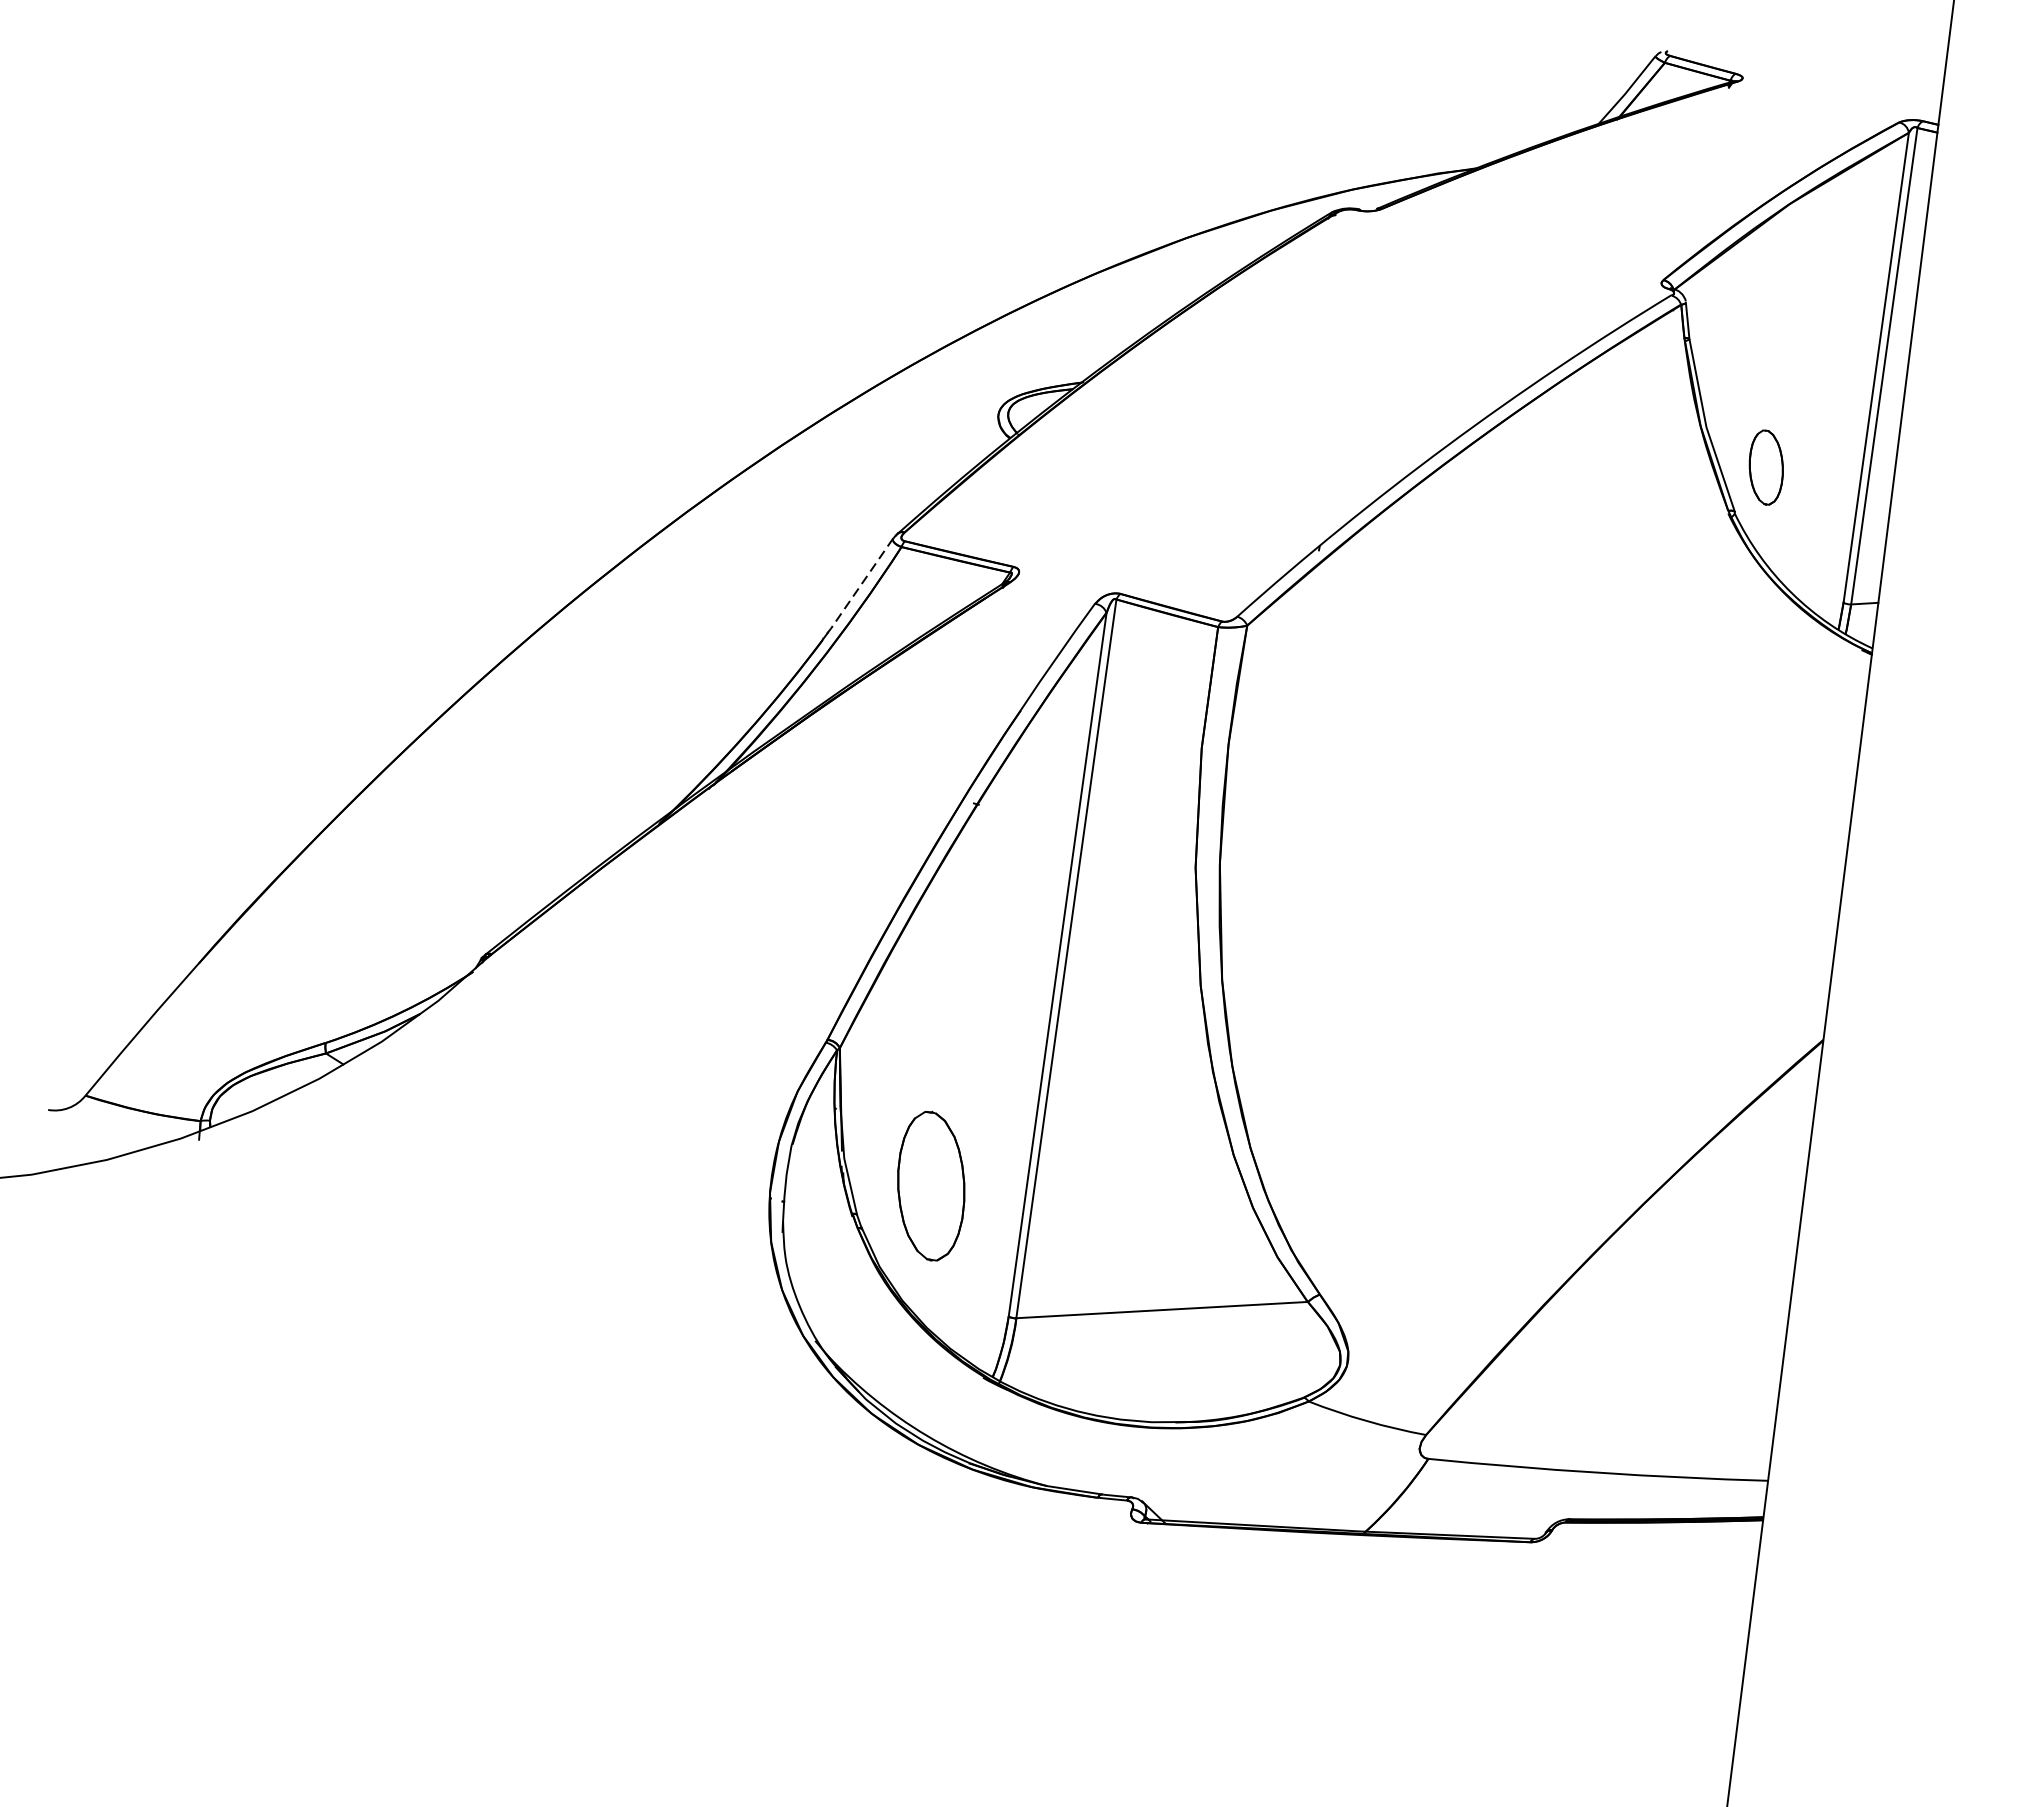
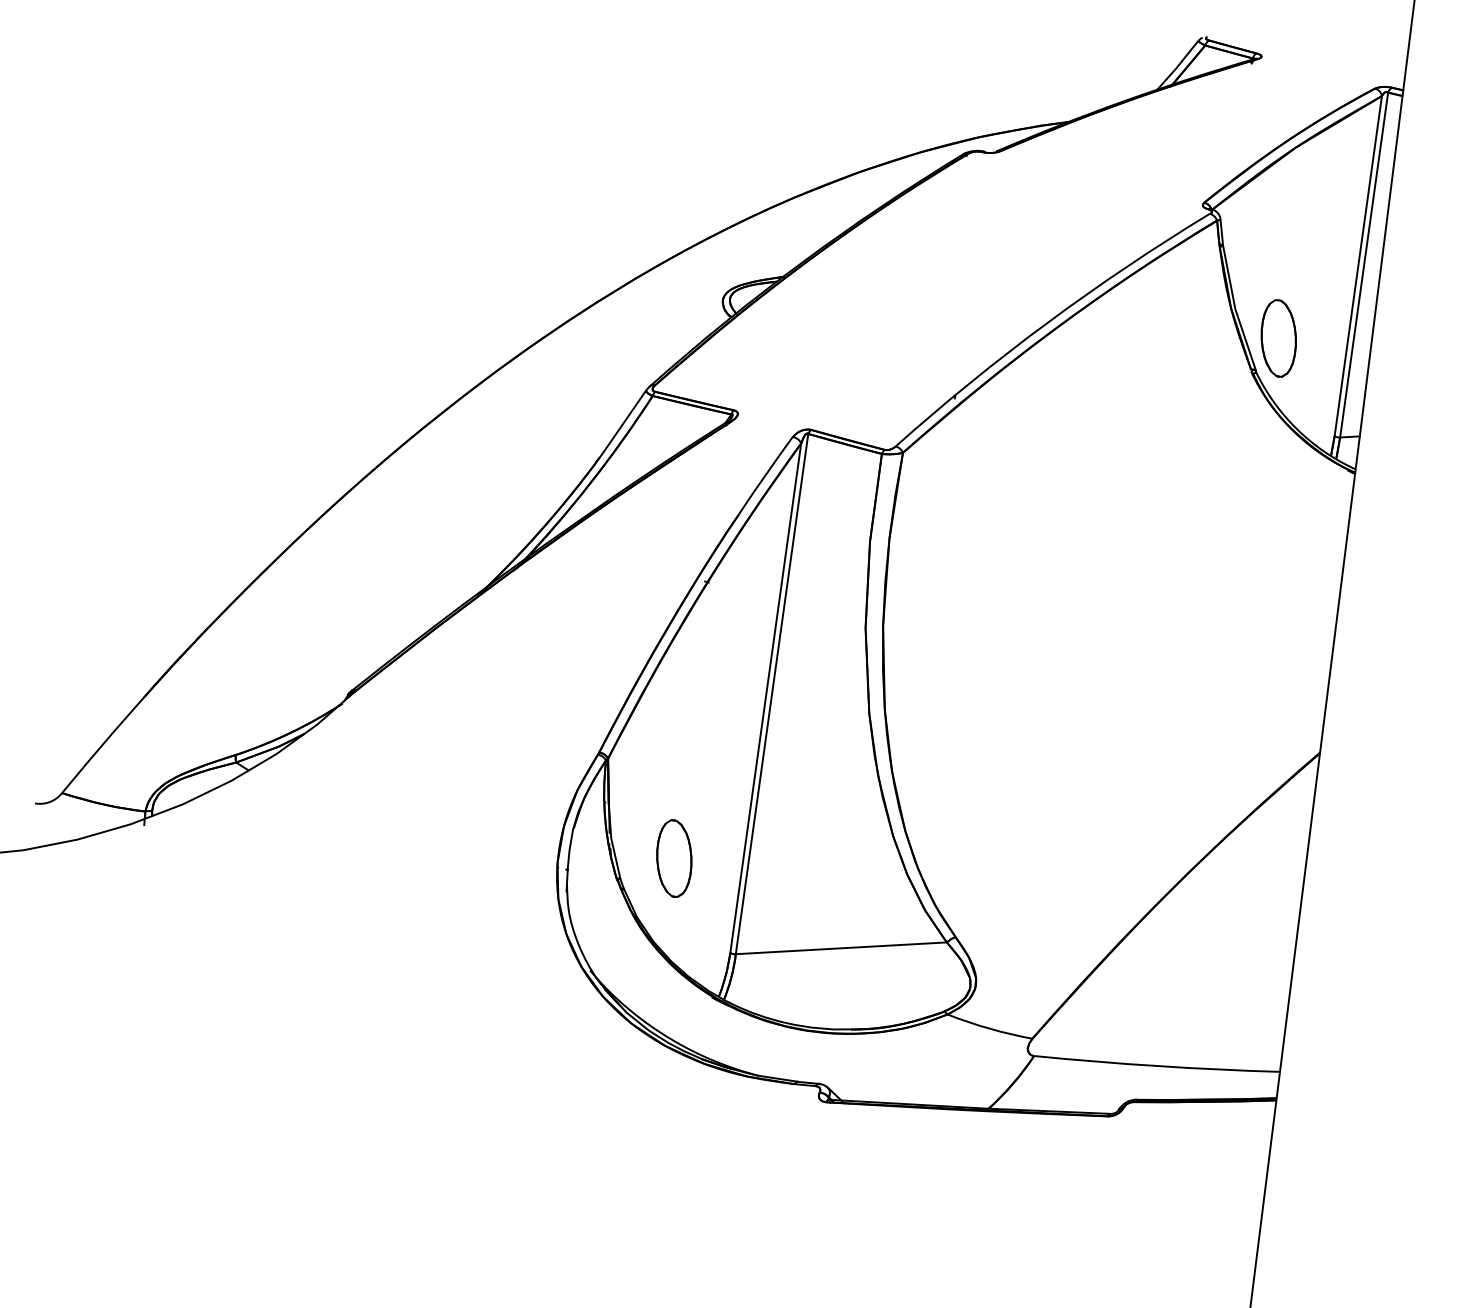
part: (1766, 467) -> (1278, 338), size x1.43
line: (857, 590) -> (620, 427), dashed -> solid
part: (931, 1186) -> (674, 858), size x0.71

